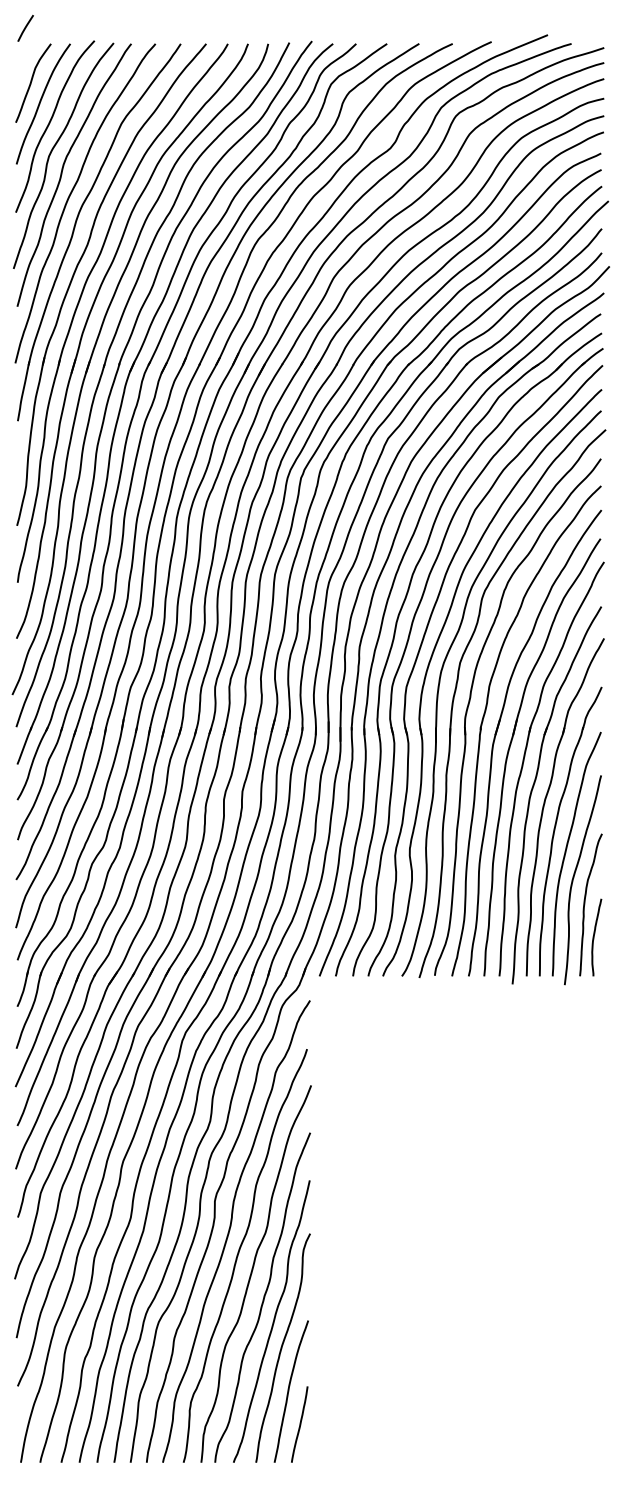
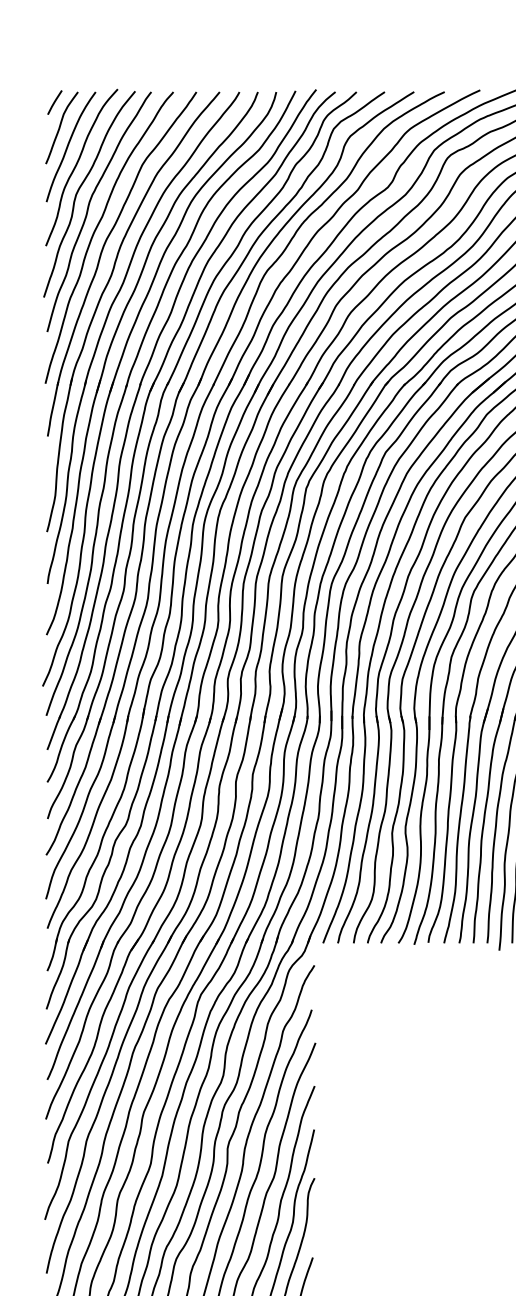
line: (25, 28) -> (54, 102), moved

